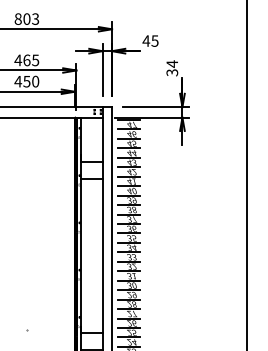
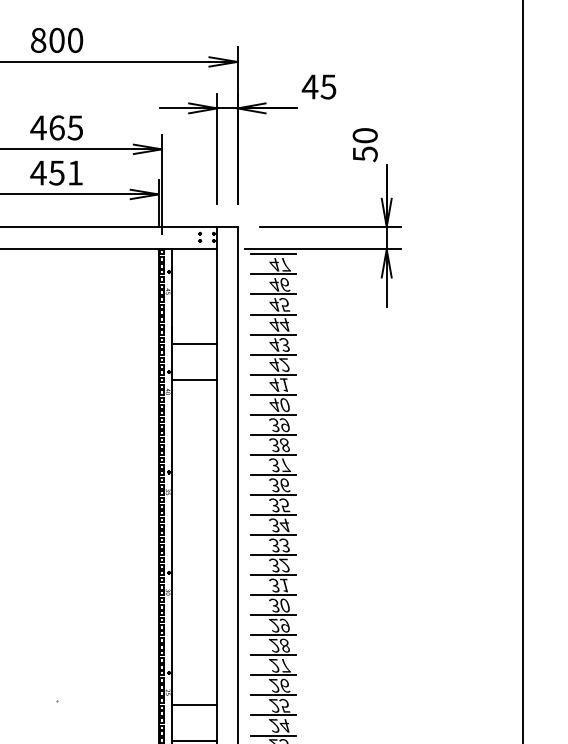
text: (35, 18) -> (75, 39), 803 -> 800
text: (172, 67) -> (365, 142), 34 -> 50
text: (35, 81) -> (75, 172), 450 -> 451

